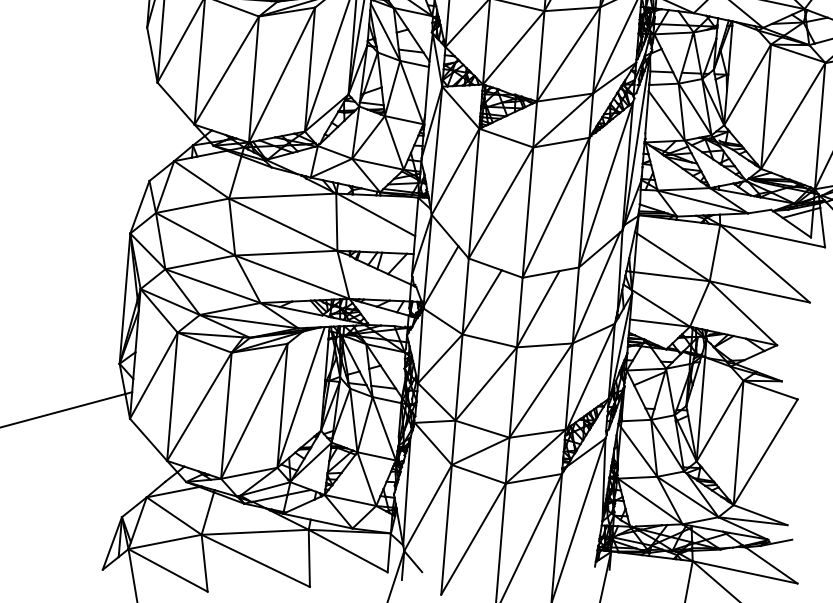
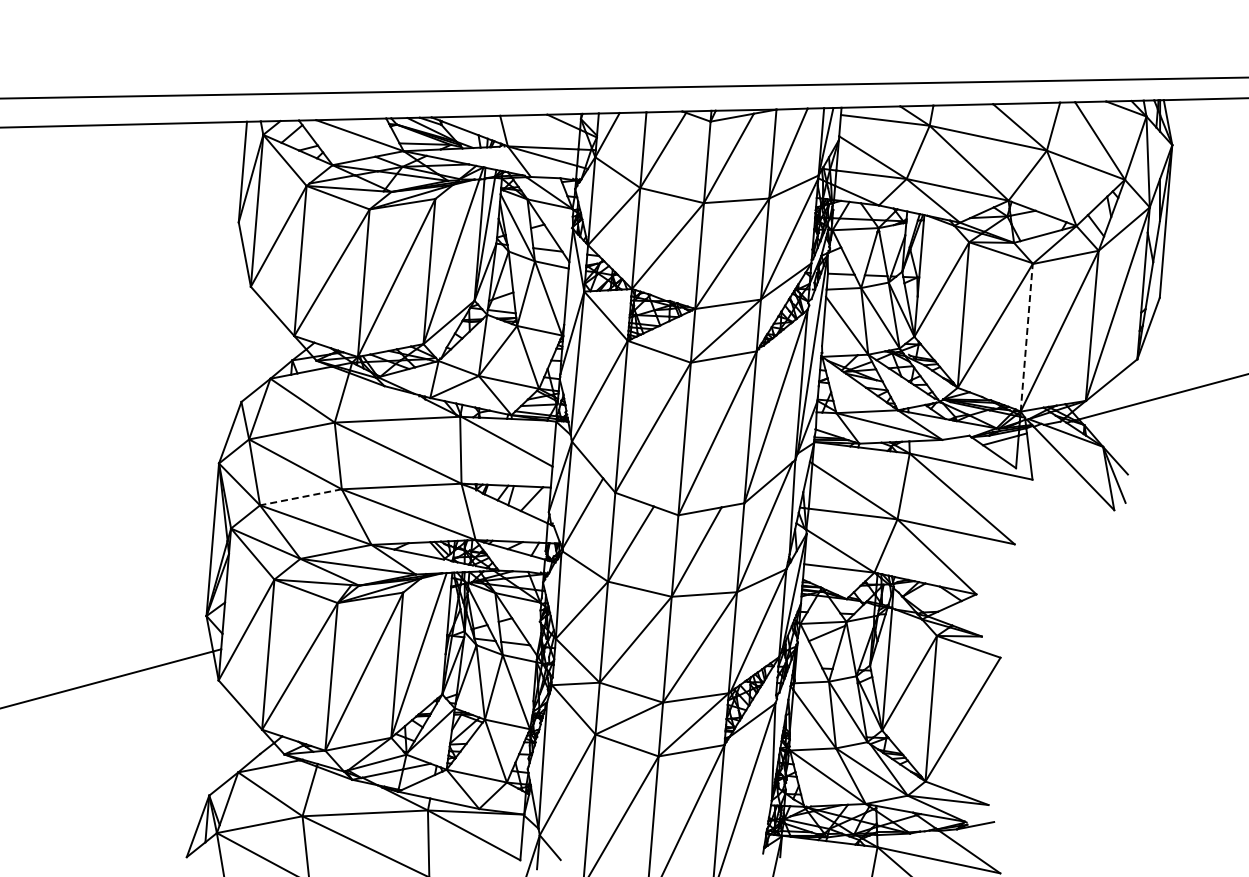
line: (819, 125) -> (1026, 337), solid -> dashed
line: (199, 262) -> (300, 497), solid -> dashed

